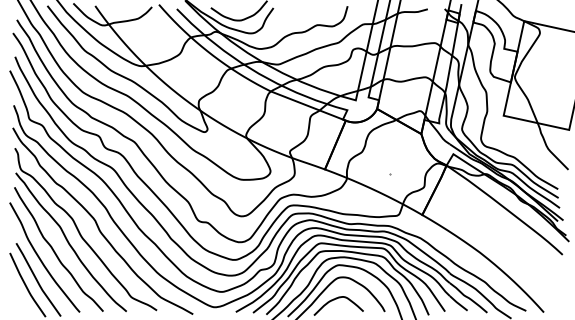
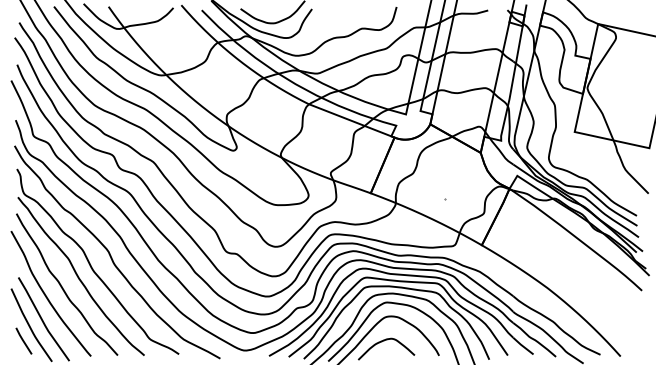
line: (20, 298) -> (23, 340), added

